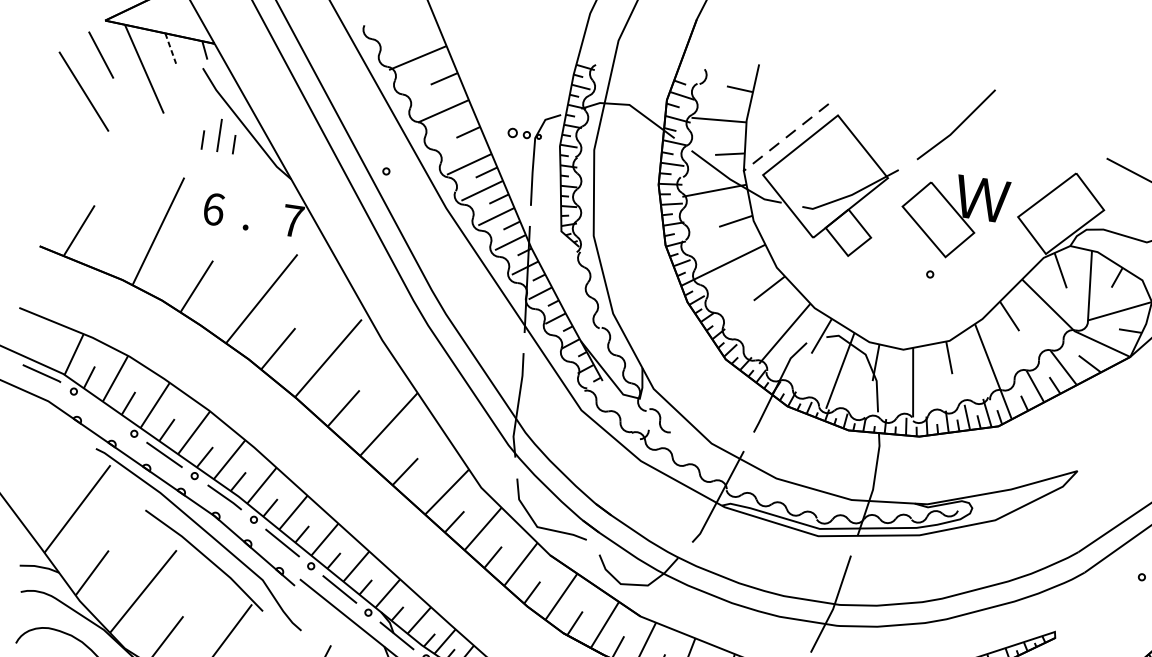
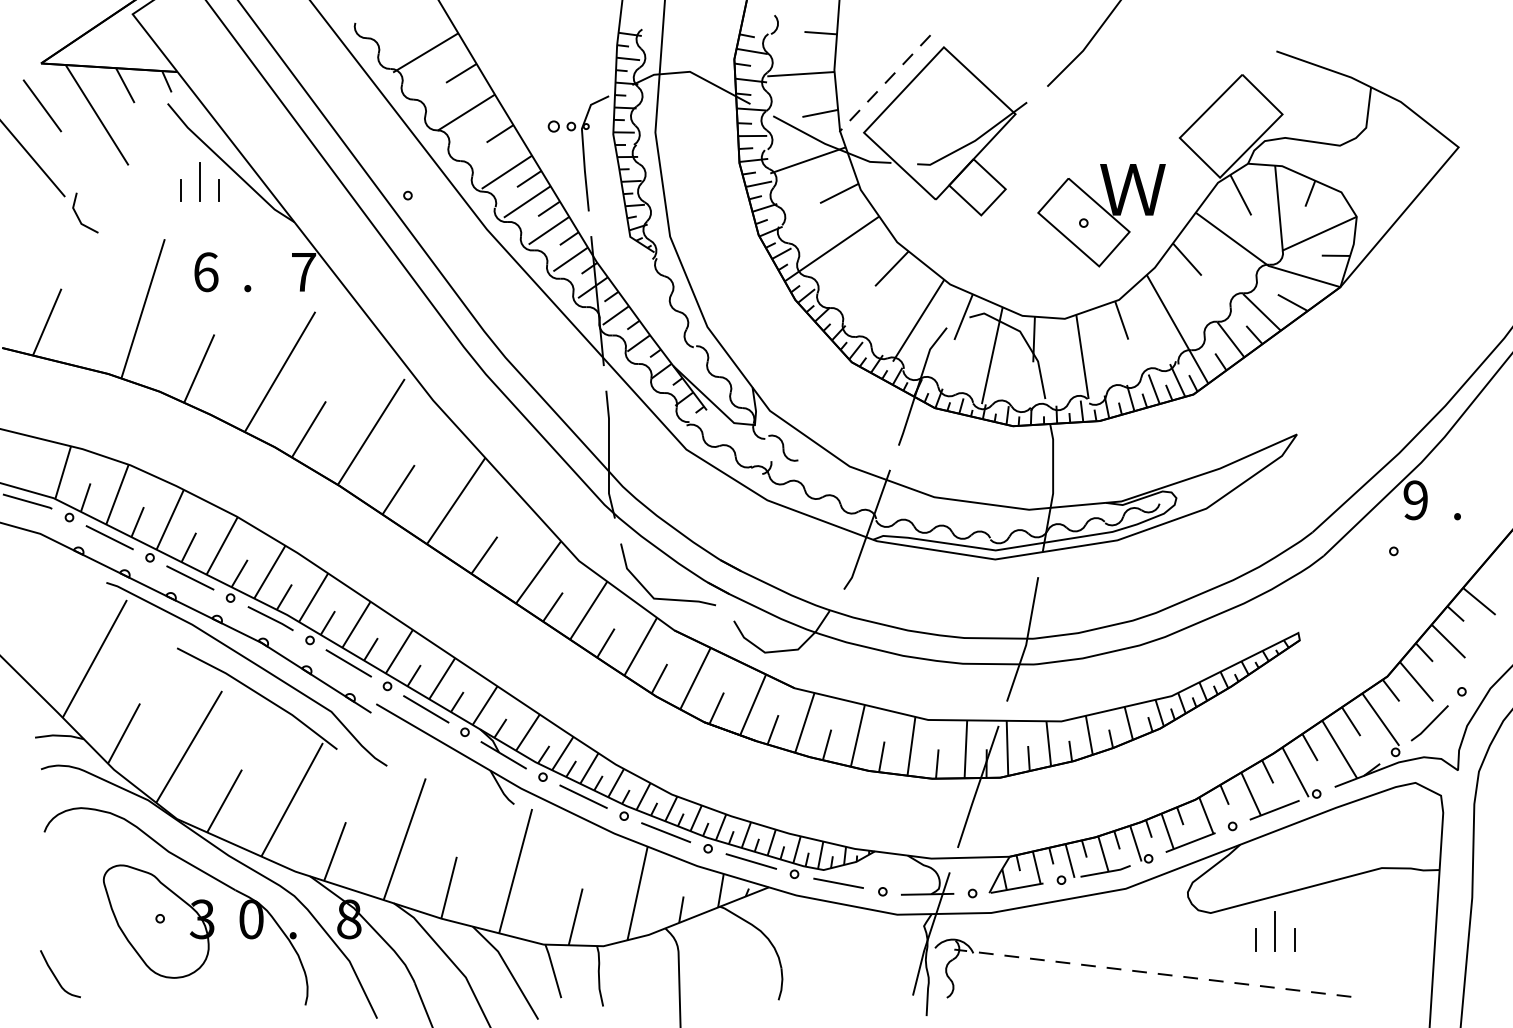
line: (170, 48) -> (125, 85), dashed -> solid
line: (117, 148) -> (78, 215), added
part: (953, 216) -> (1101, 215), moved
line: (103, 412) -> (109, 537), added

